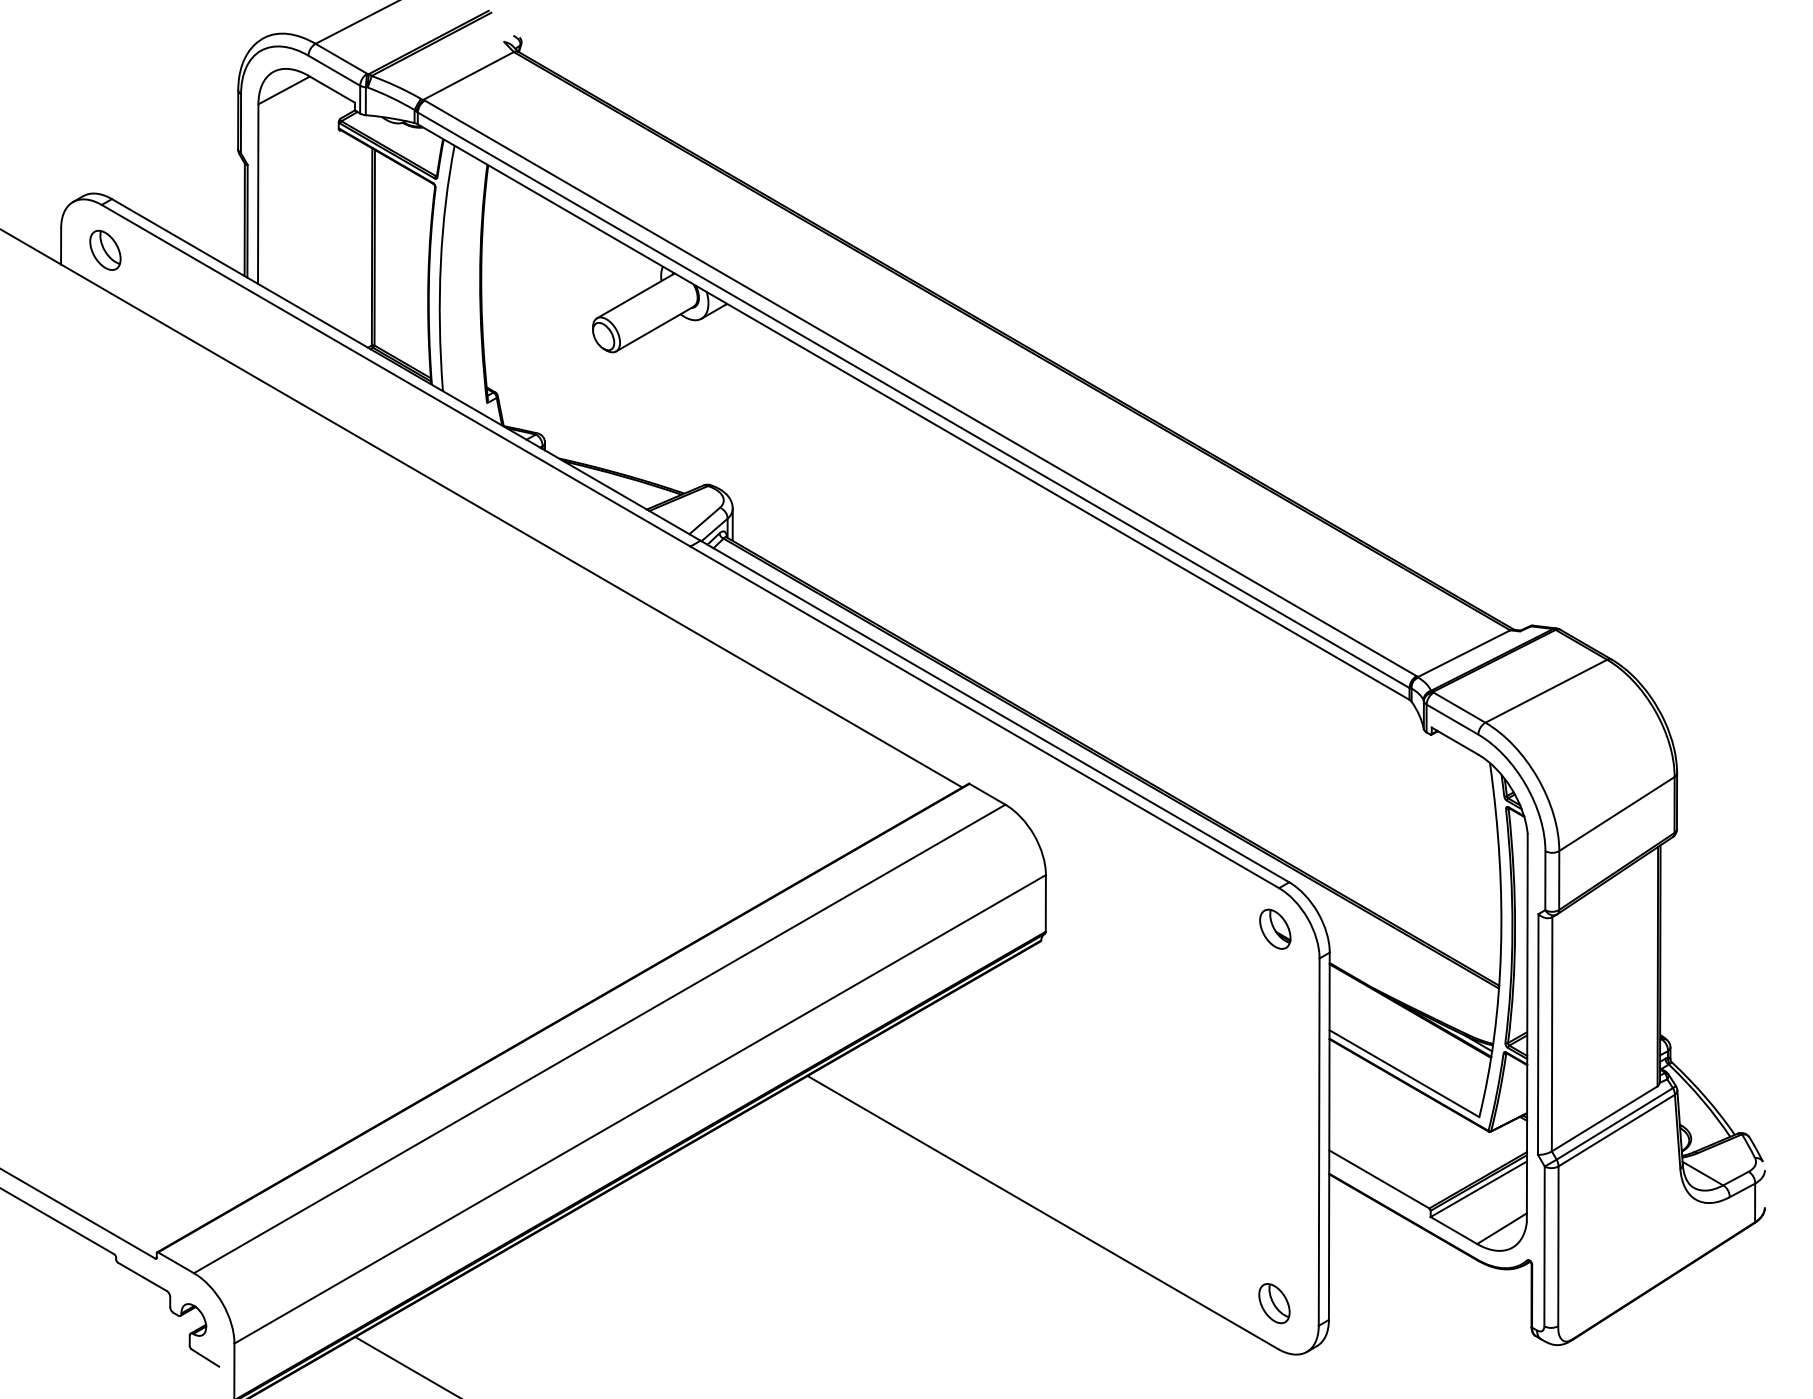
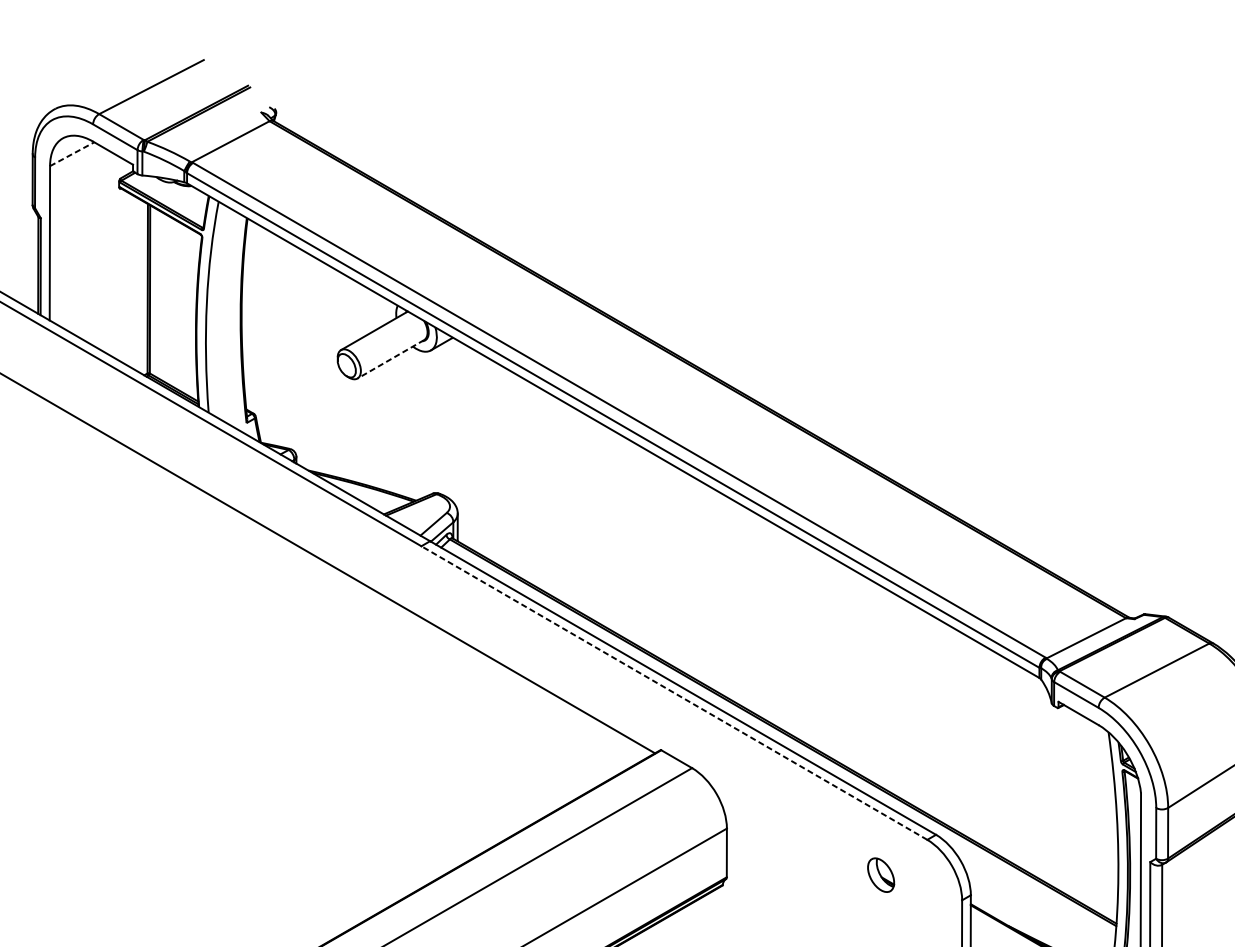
line: (284, 90) -> (72, 154), solid -> dashed
line: (654, 329) -> (390, 359), solid -> dashed
line: (984, 717) -> (674, 693), solid -> dashed
part: (1275, 928) -> (881, 874), moved

